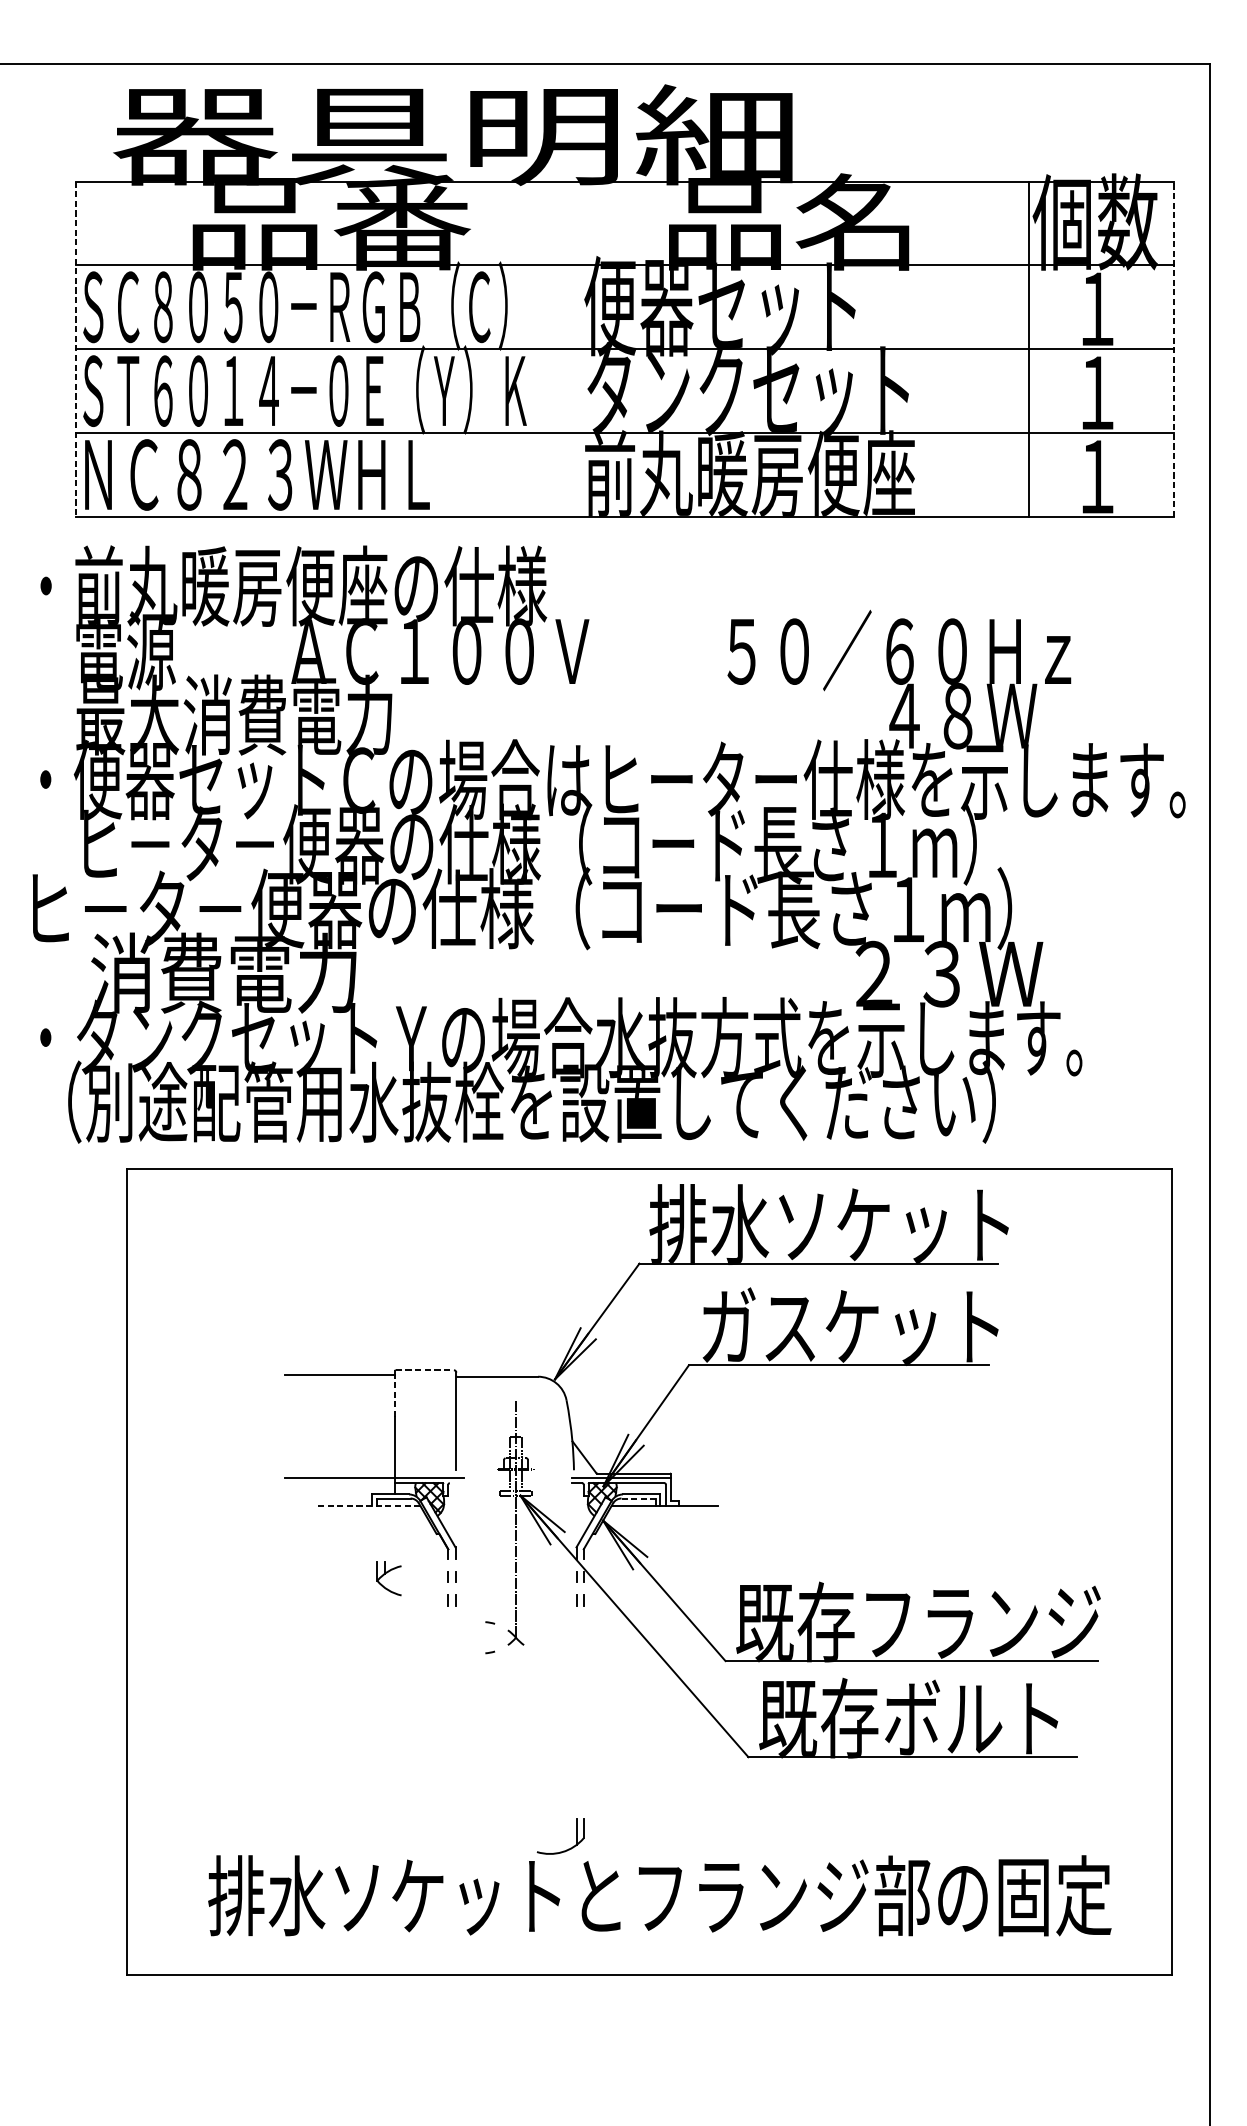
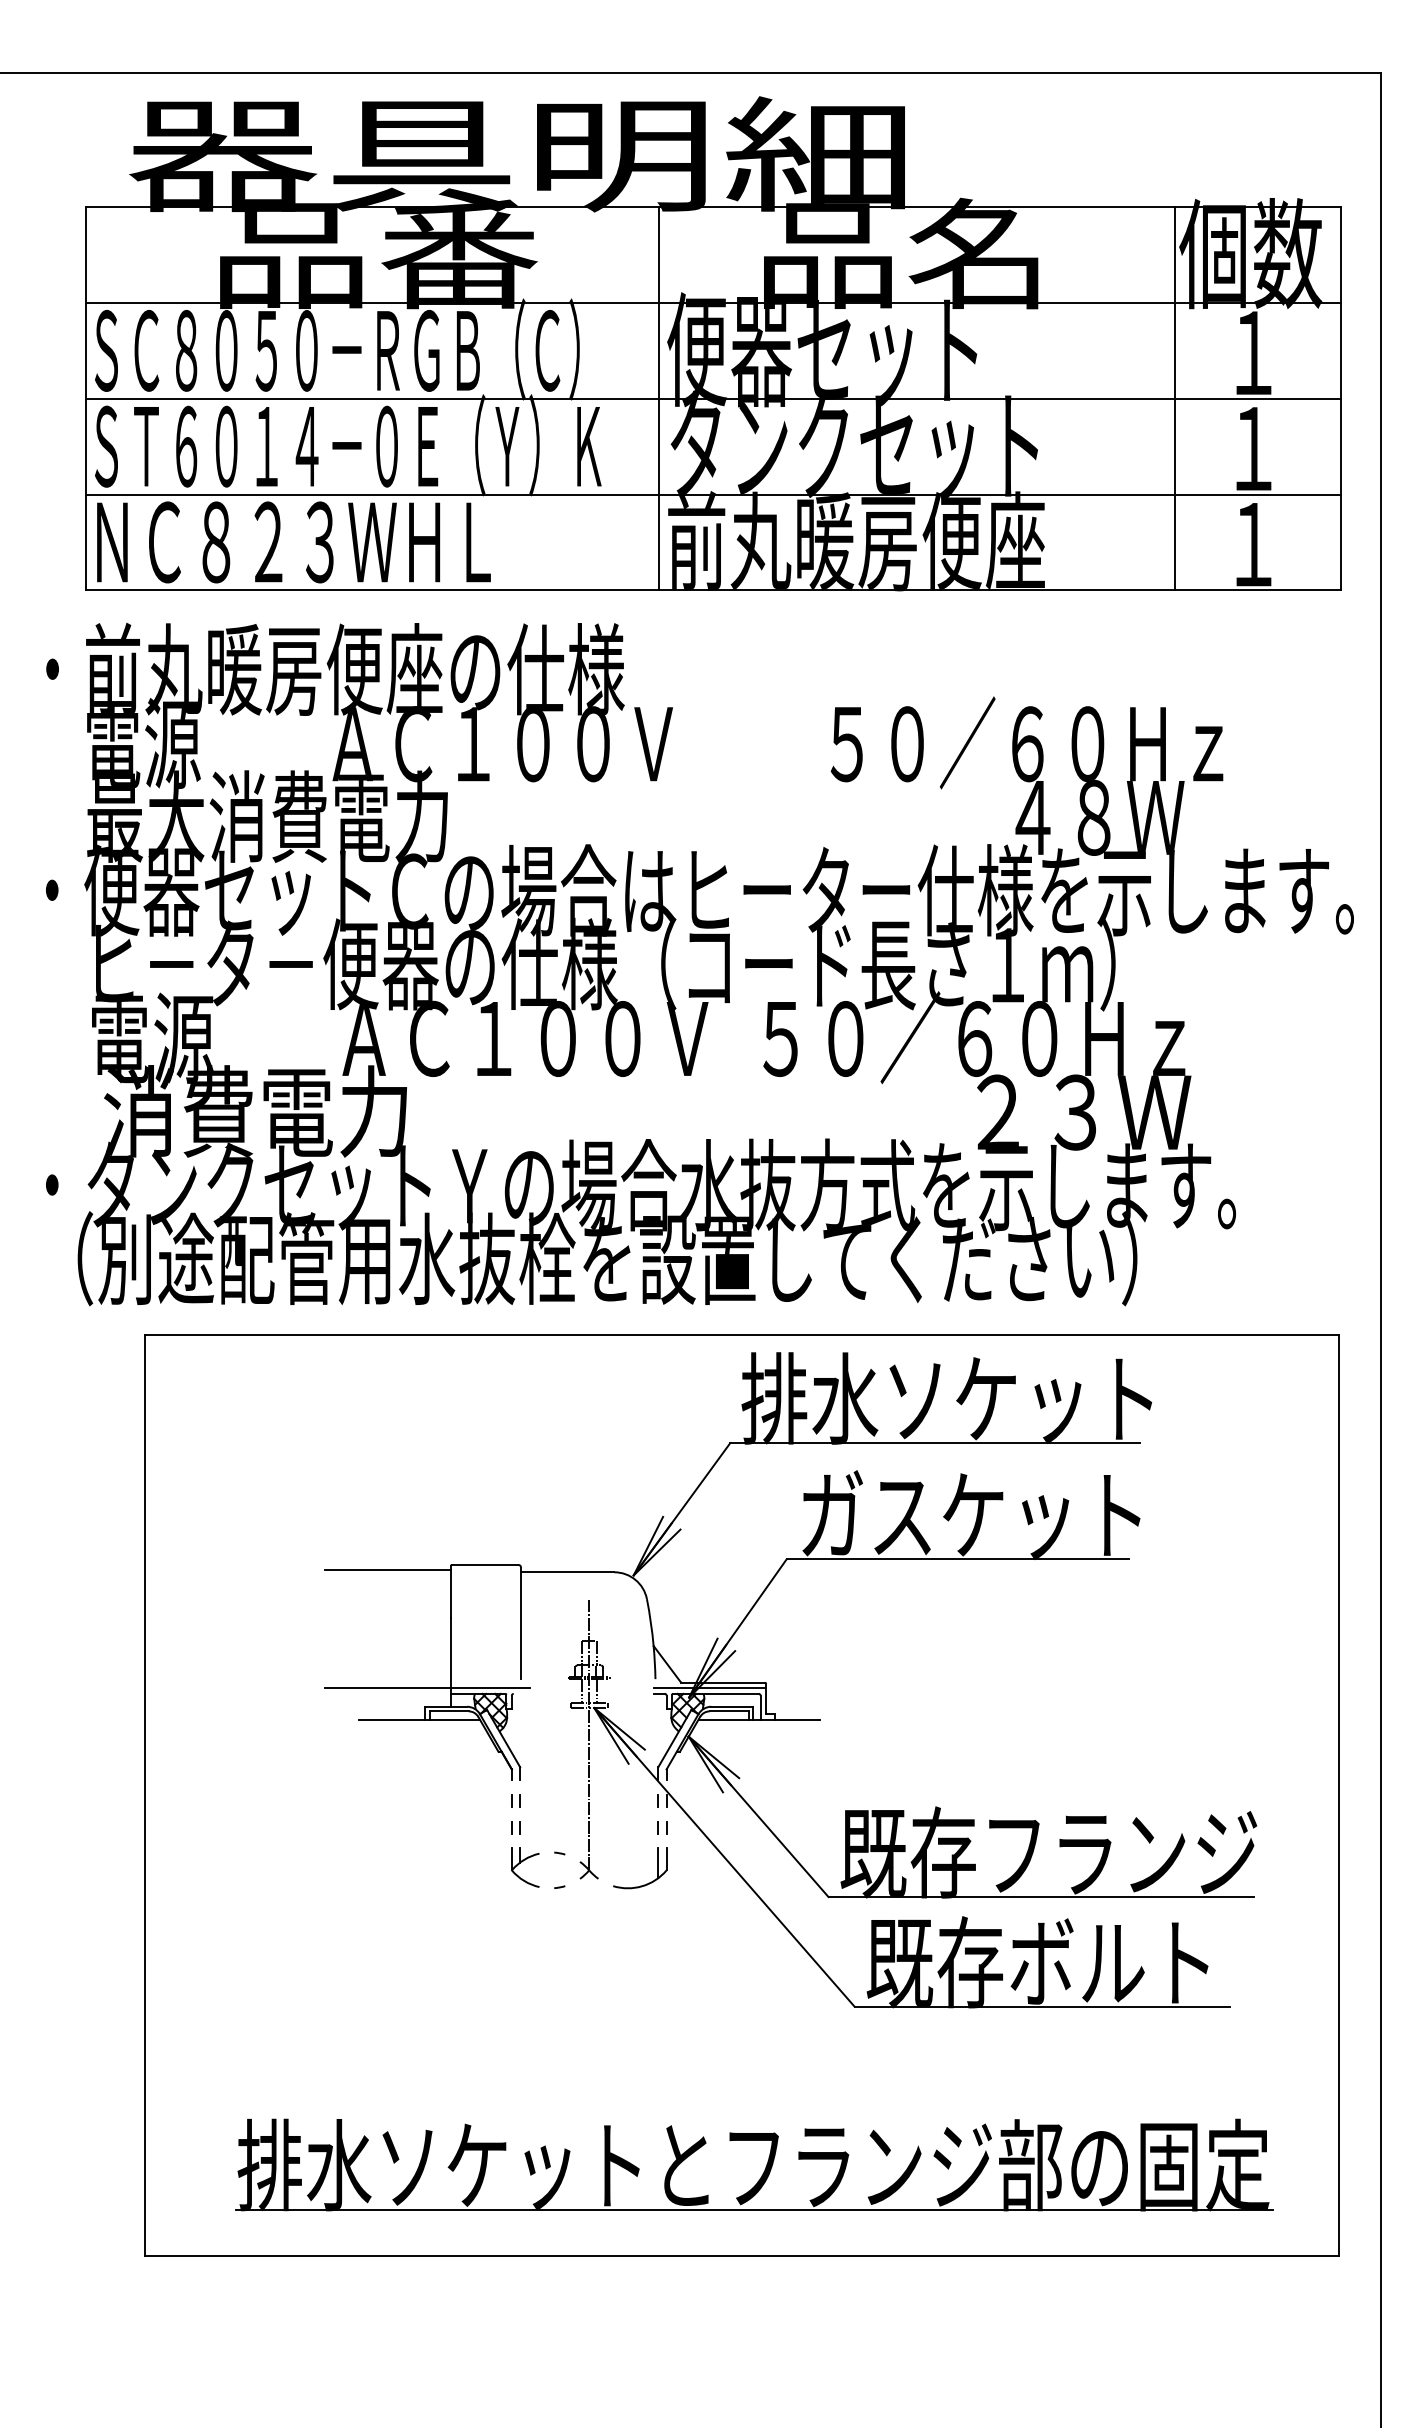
line: (75, 348) -> (86, 398), dashed -> solid
line: (577, 348) -> (659, 398), added
line: (1173, 348) -> (1340, 398), dashed -> solid
text: (535, 908) -> (611, 1037), ヒ－タ－便器の仕様（コード長さ１ｍ） -> 電源        ＡＣ１００Ｖ  ５０／６０Ｈｚ
line: (425, 1369) -> (485, 1564), dashed -> solid
line: (395, 1396) -> (451, 1594), dashed -> solid
line: (638, 1498) -> (729, 1711), dashed -> solid
line: (366, 1505) -> (418, 1719), dashed -> solid
part: (389, 1578) -> (525, 1867), moved
part: (567, 1848) -> (648, 1882), moved
line: (659, 1934) -> (753, 2209), added

